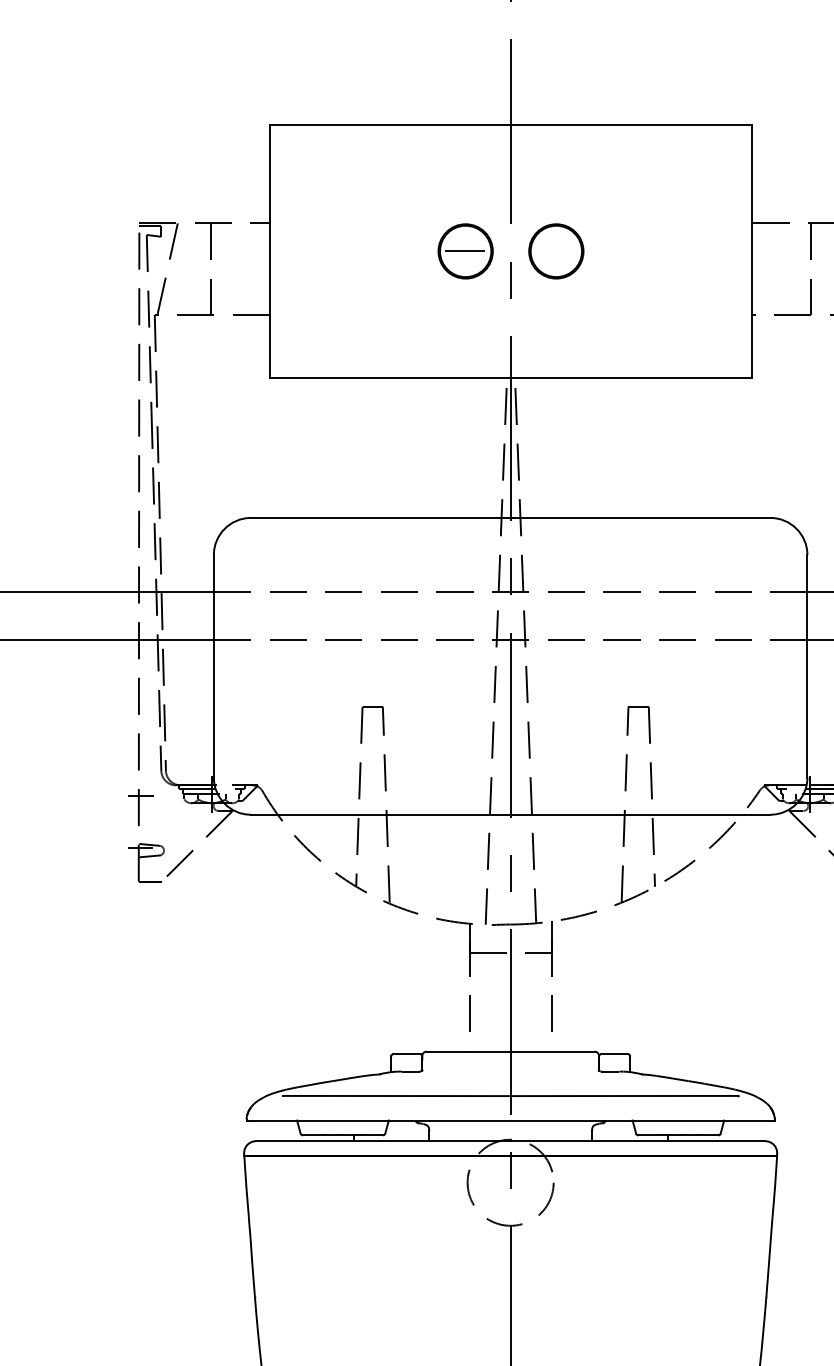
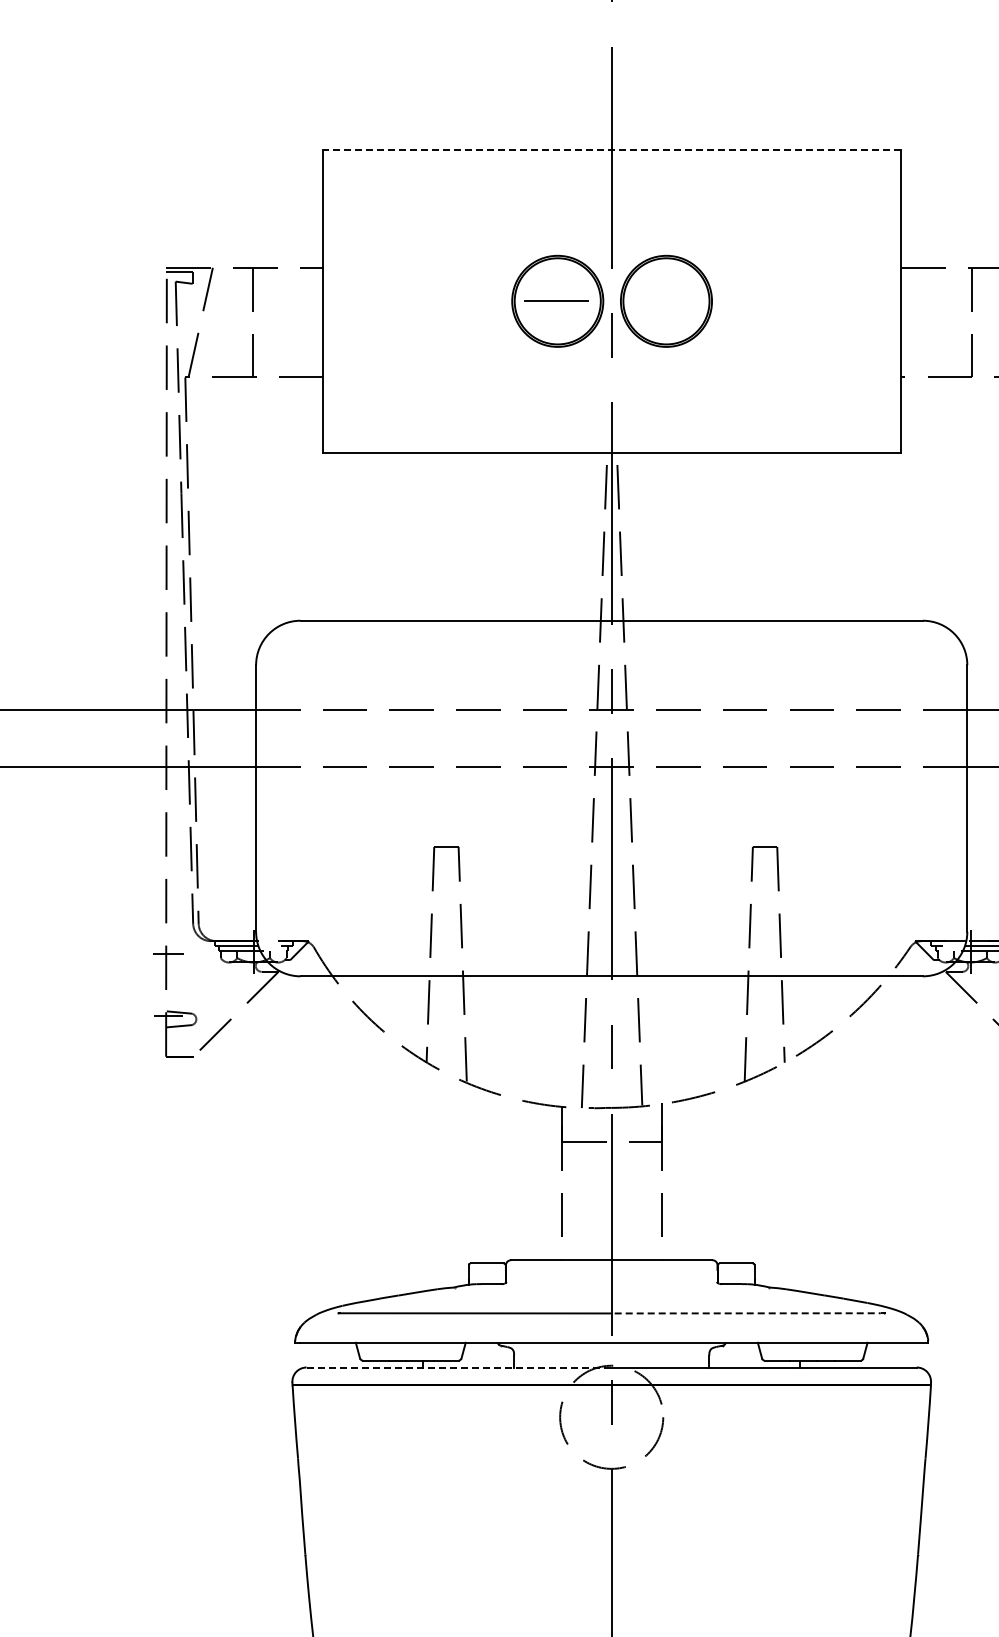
line: (511, 125) -> (612, 150), solid -> dashed
part: (465, 251) -> (557, 301), size x1.4
circle: (556, 251) -> (666, 301), size x1.4
line: (625, 1096) -> (749, 1313), solid -> dashed
line: (383, 1141) -> (459, 1367), solid -> dashed

